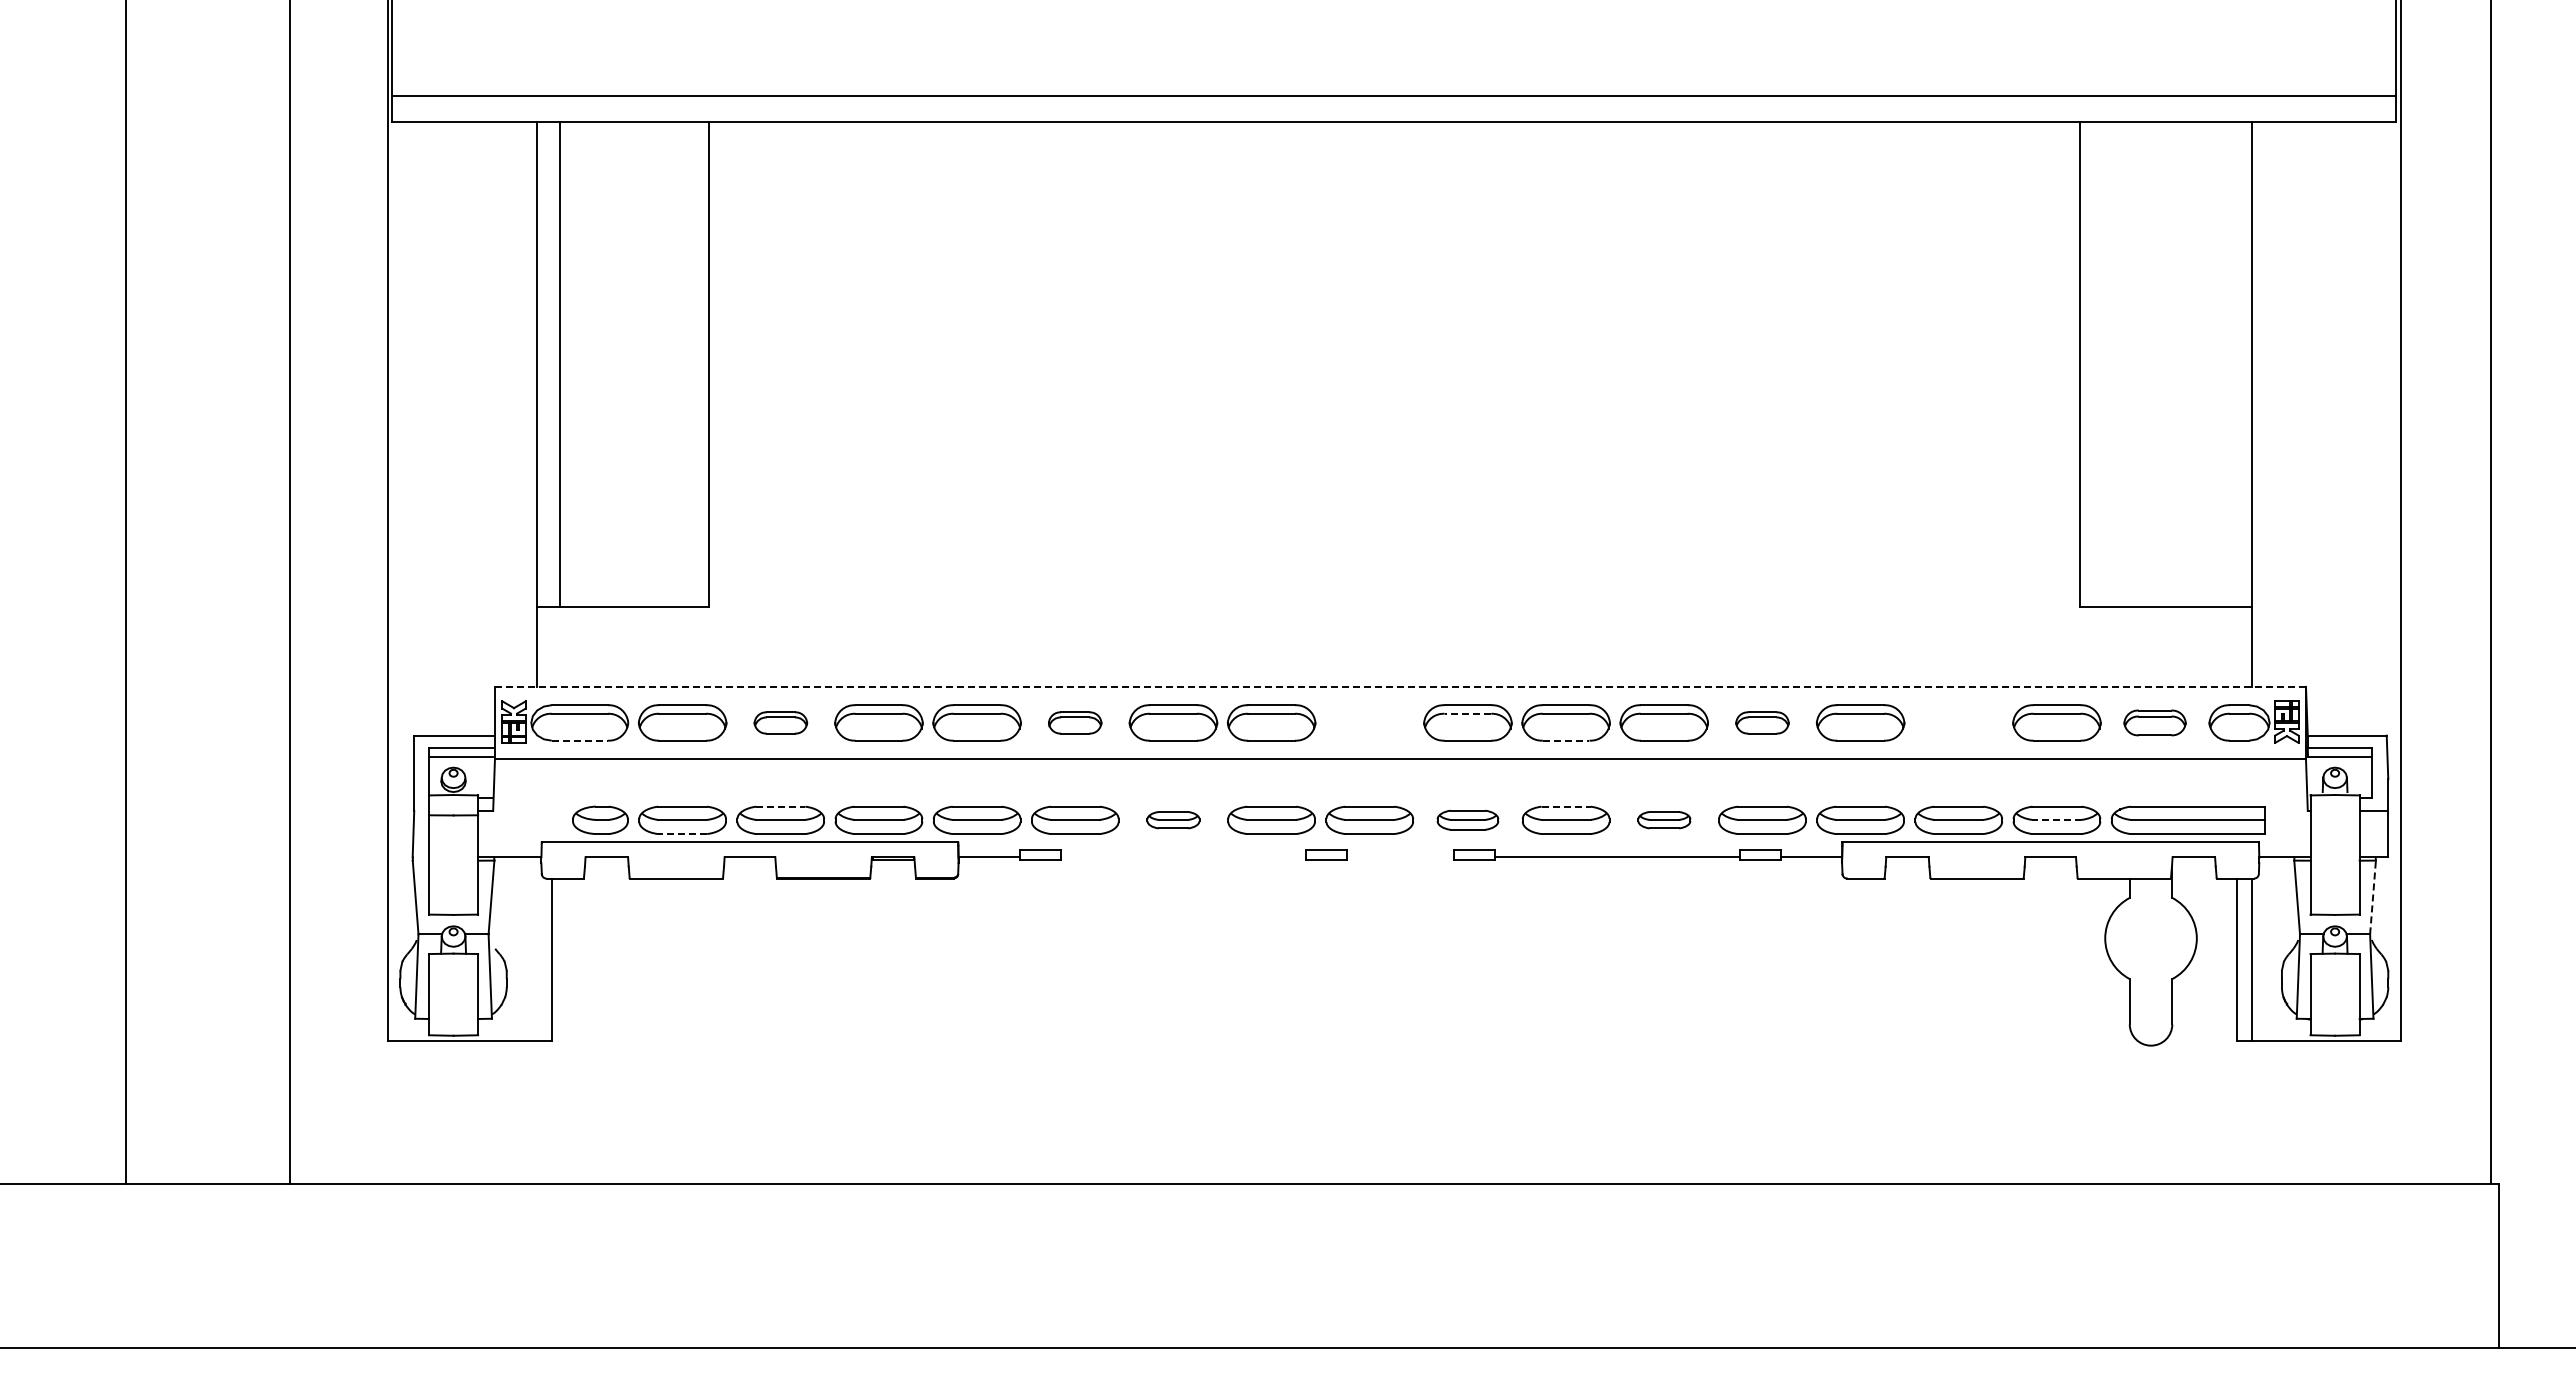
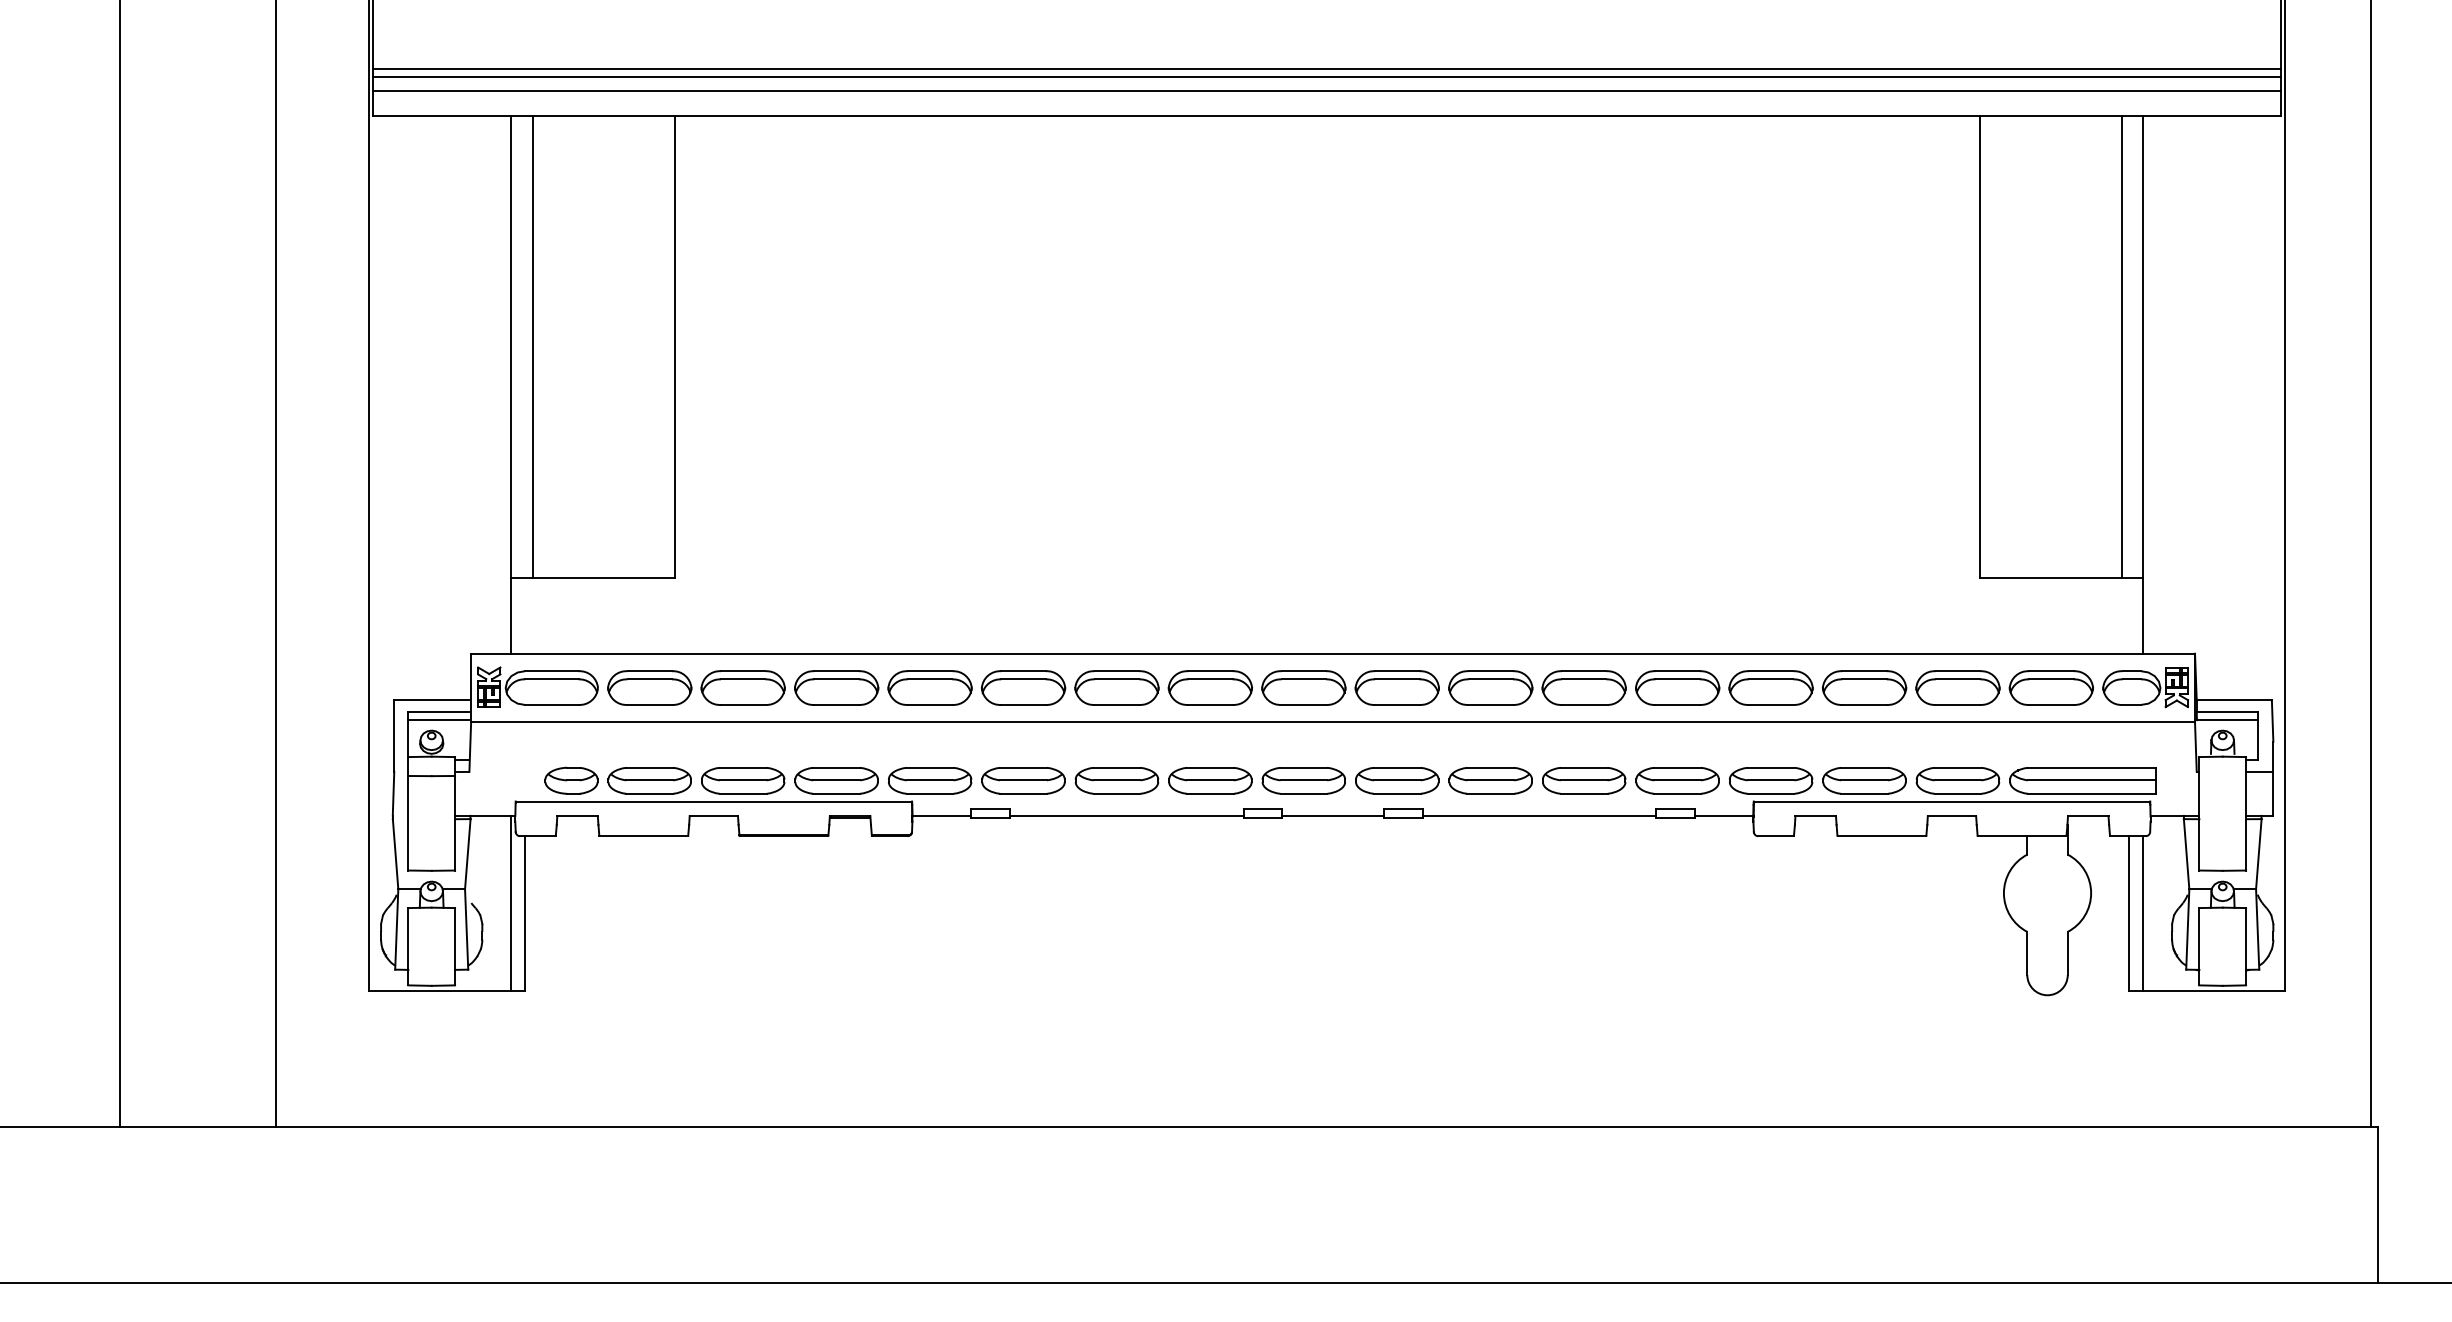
line: (1394, 73) -> (1327, 69), added
line: (1394, 81) -> (1327, 77), added
line: (2228, 364) -> (2121, 346), added
line: (1400, 686) -> (1333, 653), dashed -> solid
line: (1467, 713) -> (1396, 679), dashed -> solid
part: (780, 722) -> (742, 687), size x1.67
part: (1074, 722) -> (1022, 687), size x1.67
part: (1369, 722) -> (1303, 687), added
part: (1762, 722) -> (1677, 687), size x1.67
part: (1958, 722) -> (1864, 687), added
part: (2154, 722) -> (2050, 687), size x1.43
line: (580, 740) -> (552, 704), dashed -> solid
line: (1566, 740) -> (1491, 704), dashed -> solid
line: (780, 806) -> (742, 767), dashed -> solid
line: (1566, 806) -> (1491, 767), dashed -> solid
part: (1173, 819) -> (1117, 779), size x1.67
part: (1467, 819) -> (1396, 779), size x1.43
part: (1664, 819) -> (1584, 779), size x1.67
line: (2056, 819) -> (1957, 779), dashed -> solid
line: (682, 834) -> (649, 794), dashed -> solid
line: (1183, 857) -> (1126, 816), added
line: (1400, 857) -> (1333, 816), added
line: (2373, 897) -> (2259, 854), dashed -> solid
line: (537, 948) -> (511, 902), added

